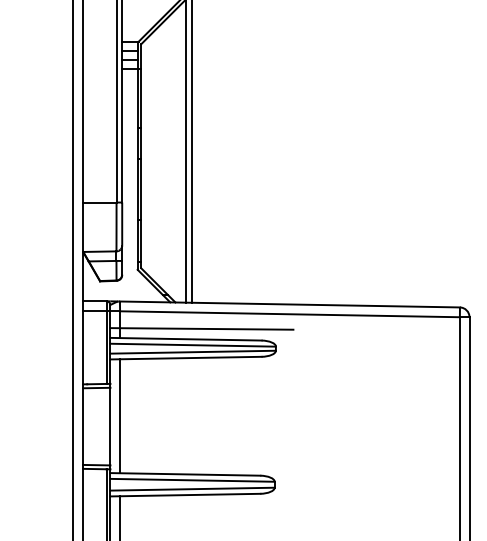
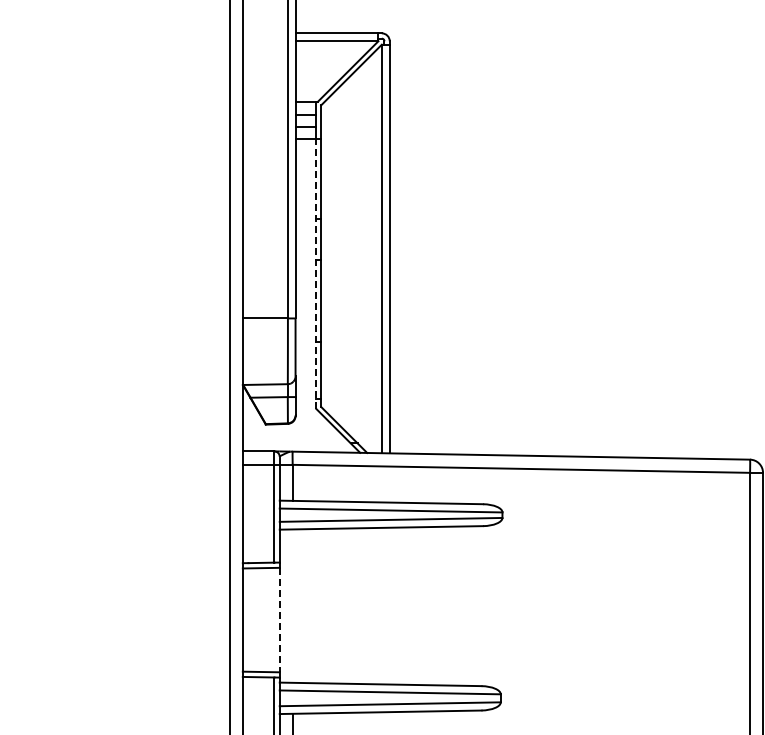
line: (137, 169) -> (316, 273), solid -> dashed
line: (201, 328) -> (402, 488), removed
line: (119, 415) -> (292, 605), removed
line: (110, 426) -> (279, 620), solid -> dashed

